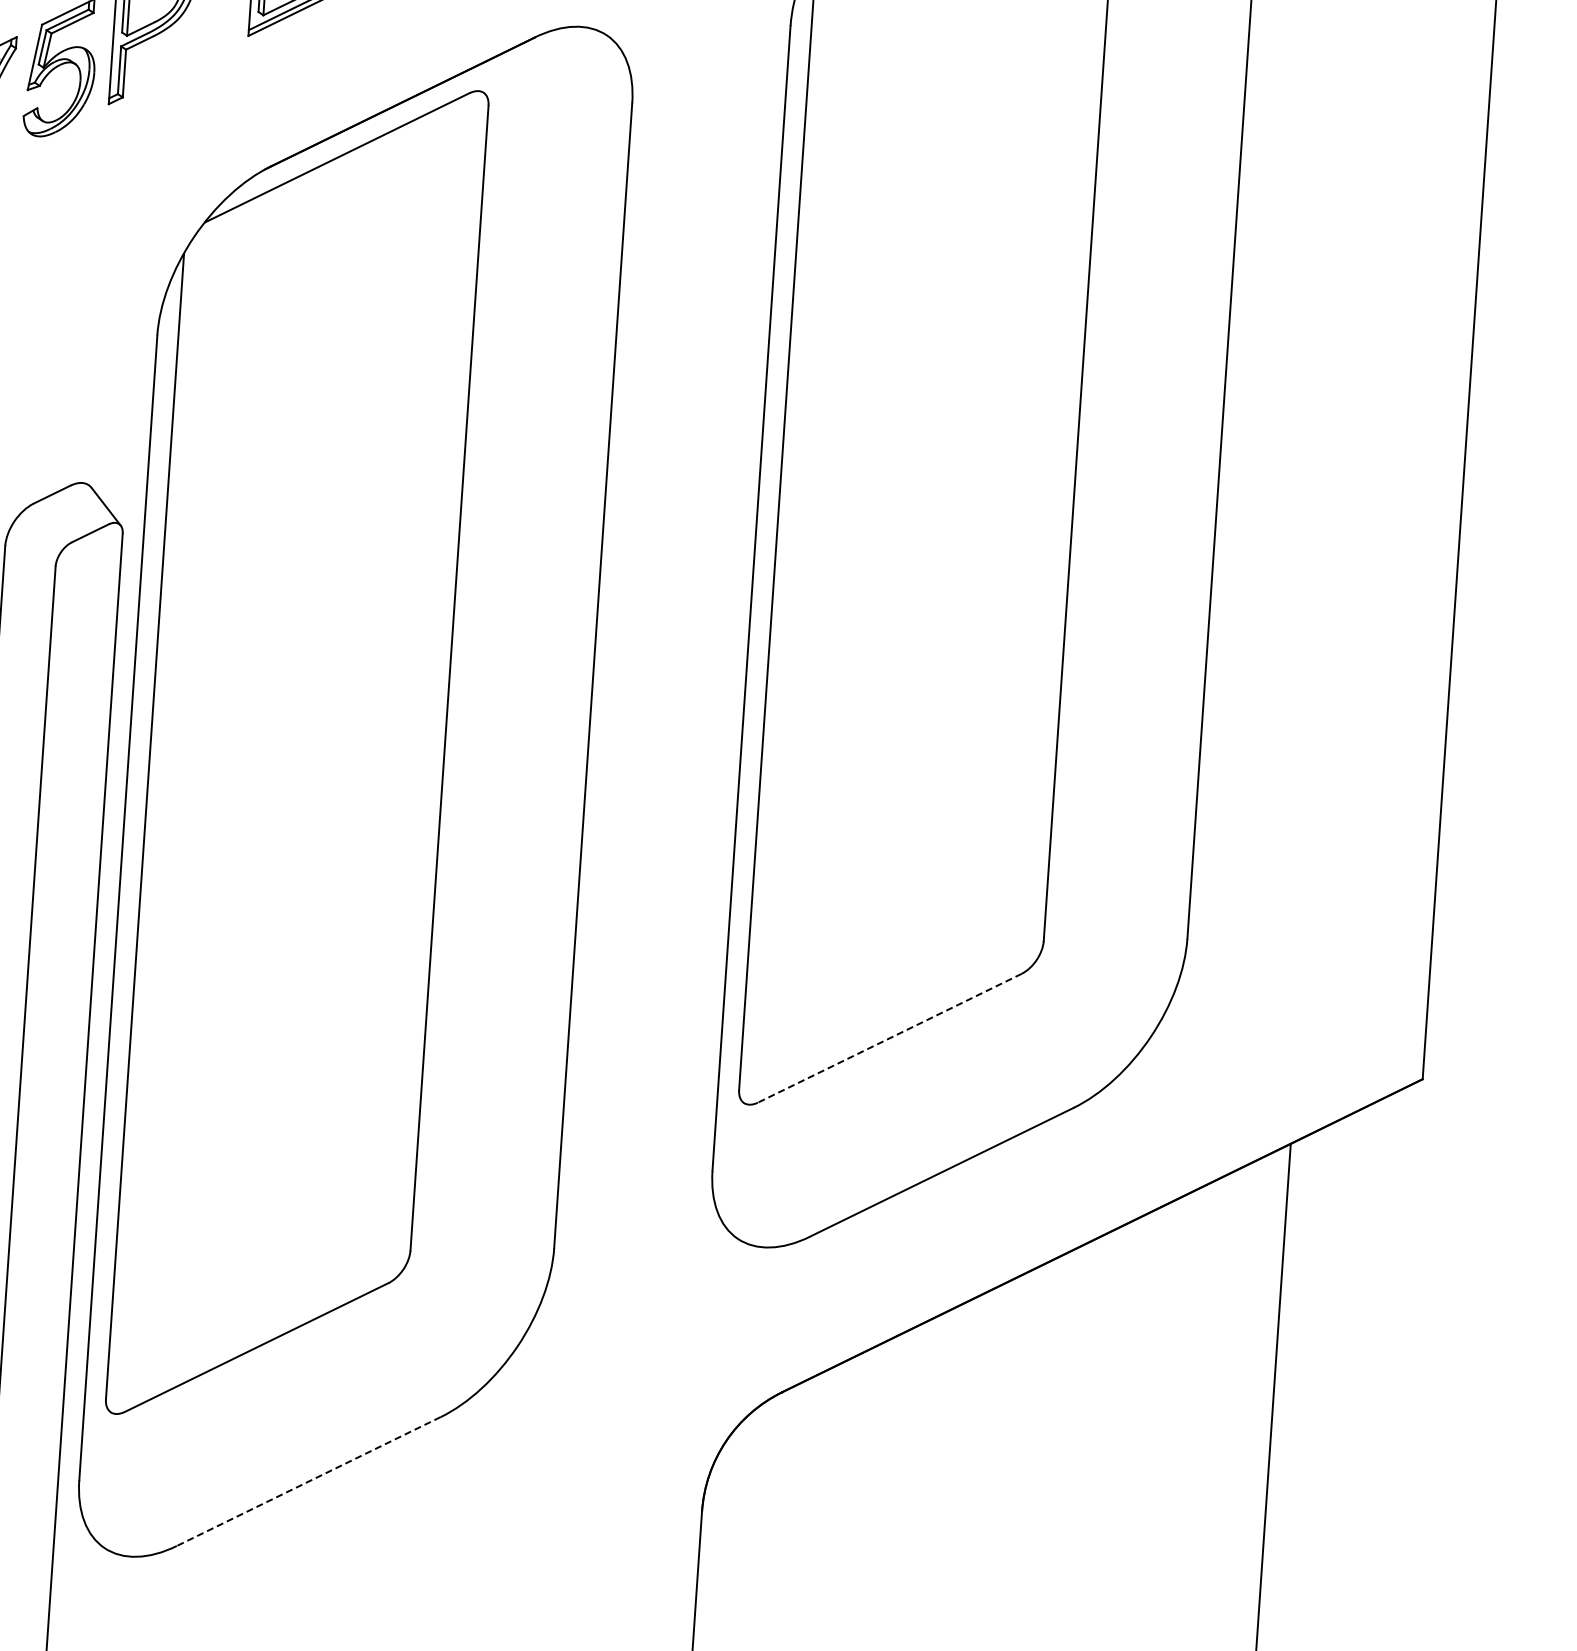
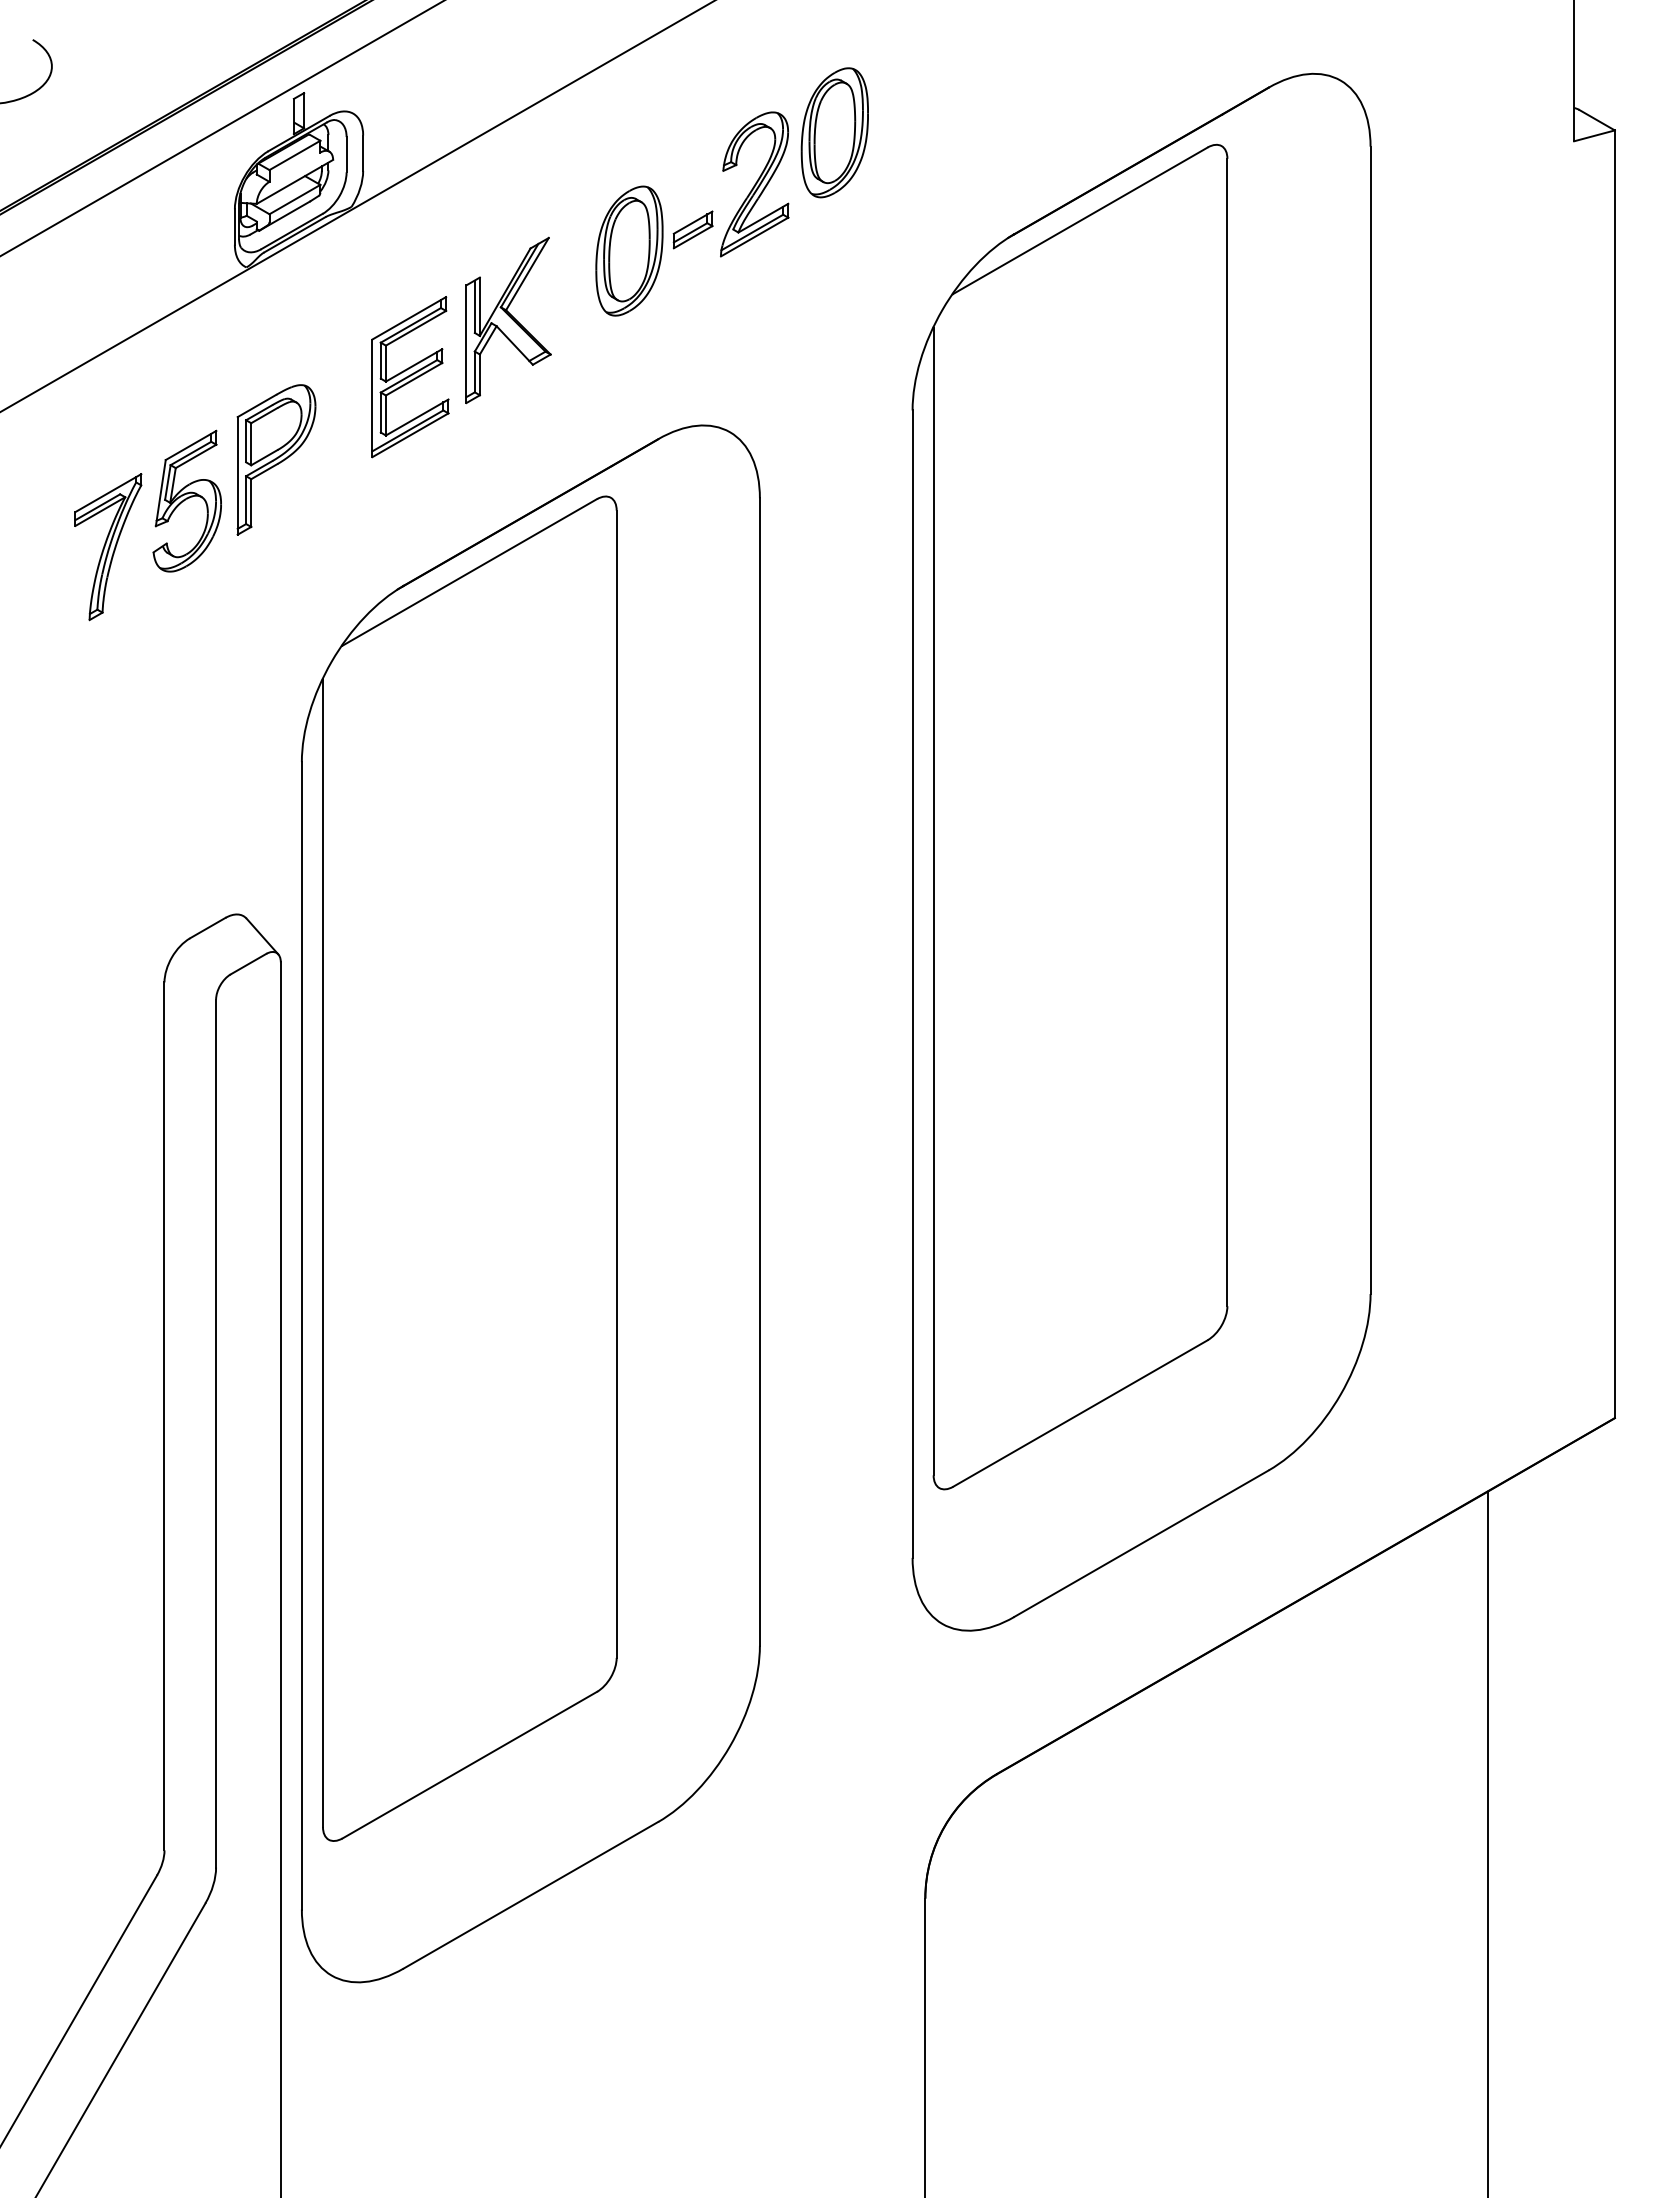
line: (889, 1038) -> (1080, 1413), dashed -> solid
line: (308, 1481) -> (530, 1895), dashed -> solid

